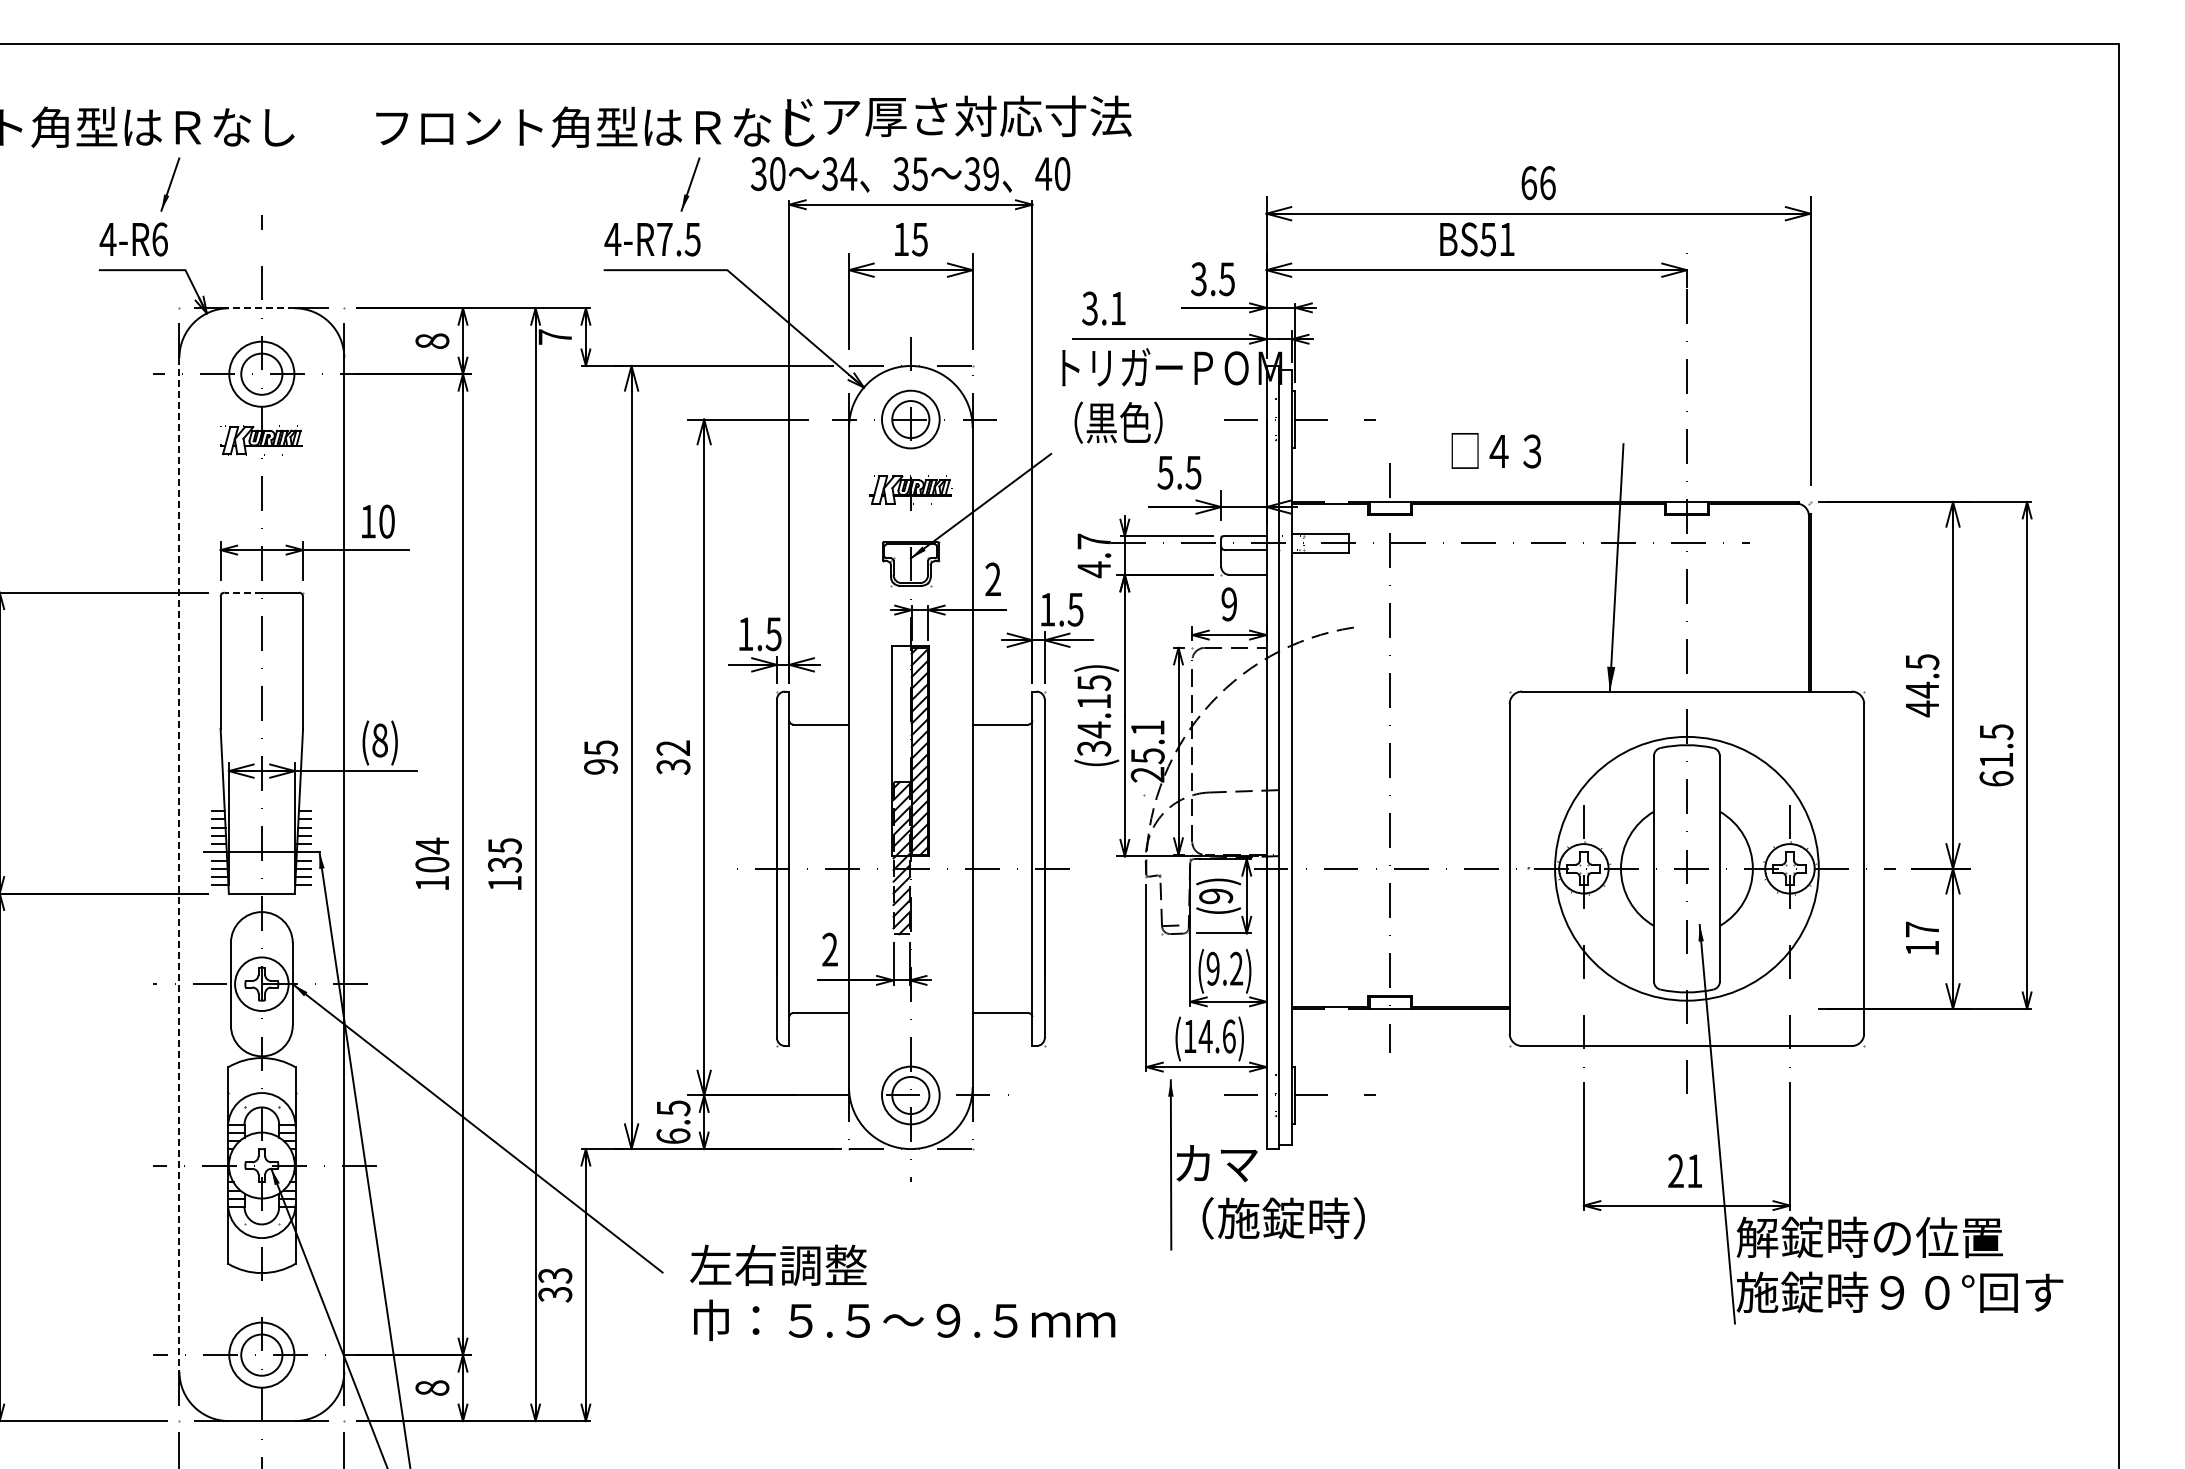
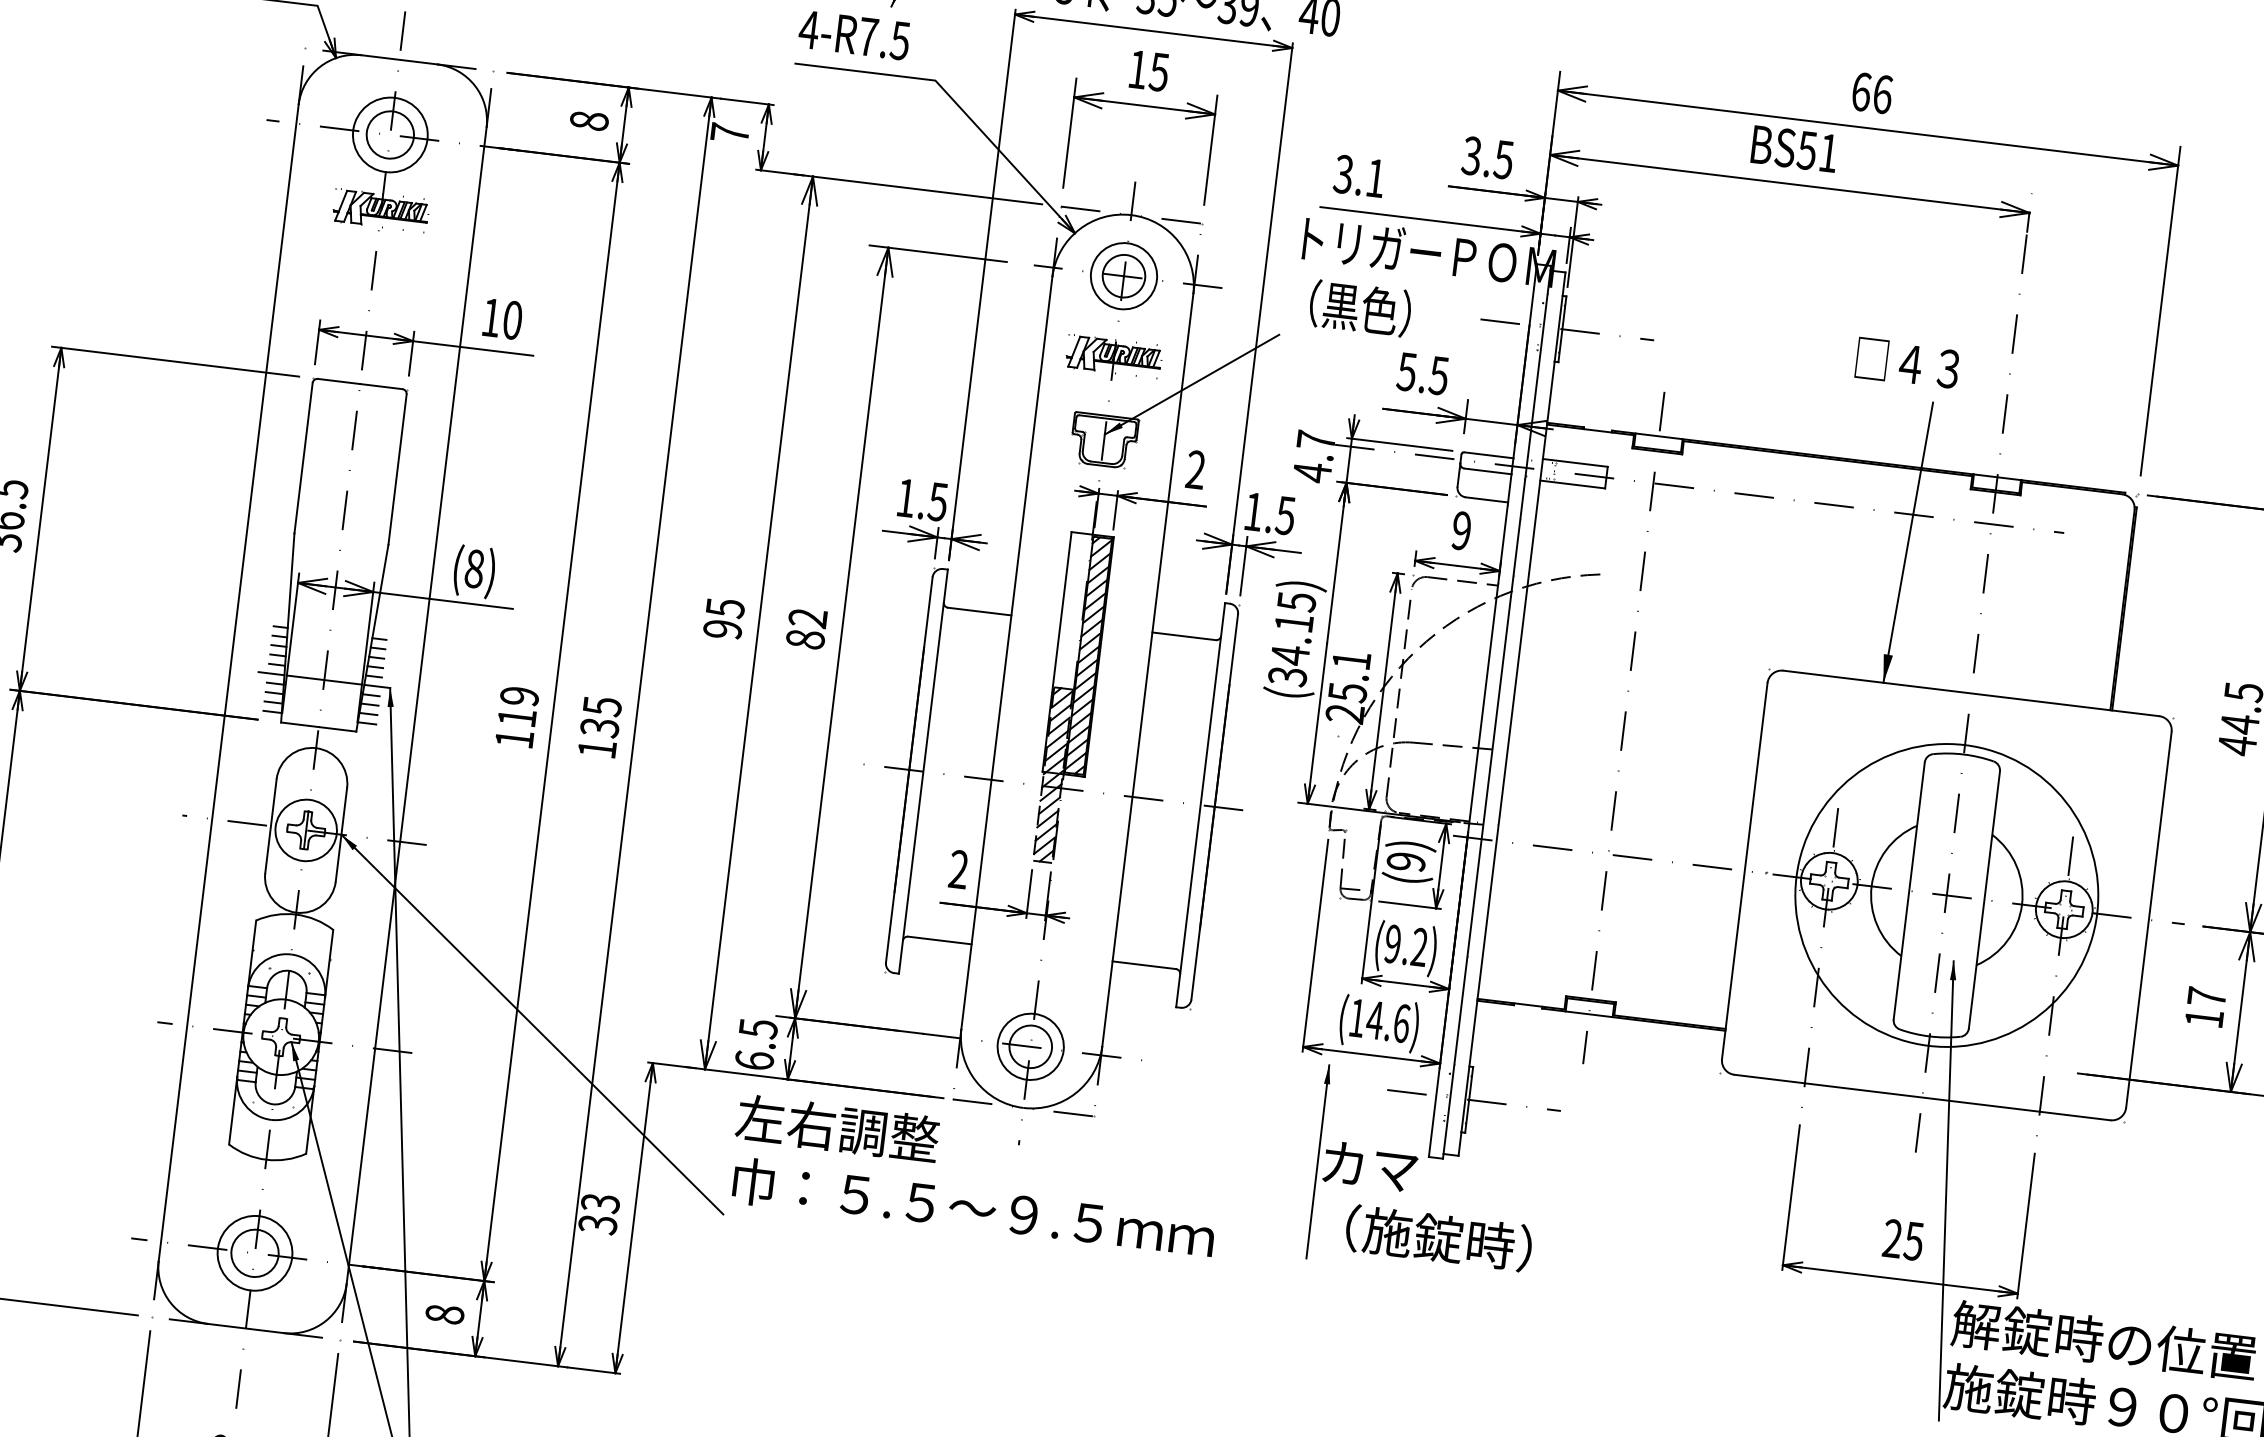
line: (261, 308) -> (399, 60), dashed -> solid
text: (1495, 450) -> (1906, 362), moved
line: (243, 592) -> (339, 381), dashed -> solid
text: (673, 766) -> (805, 639), 32 -> 82
text: (432, 854) -> (518, 706), 104 -> 119
line: (179, 864) -> (228, 682), dashed -> solid
text: (1694, 1171) -> (1913, 1241), 21 -> 25
text: (902, 1292) -> (975, 1176), moved

